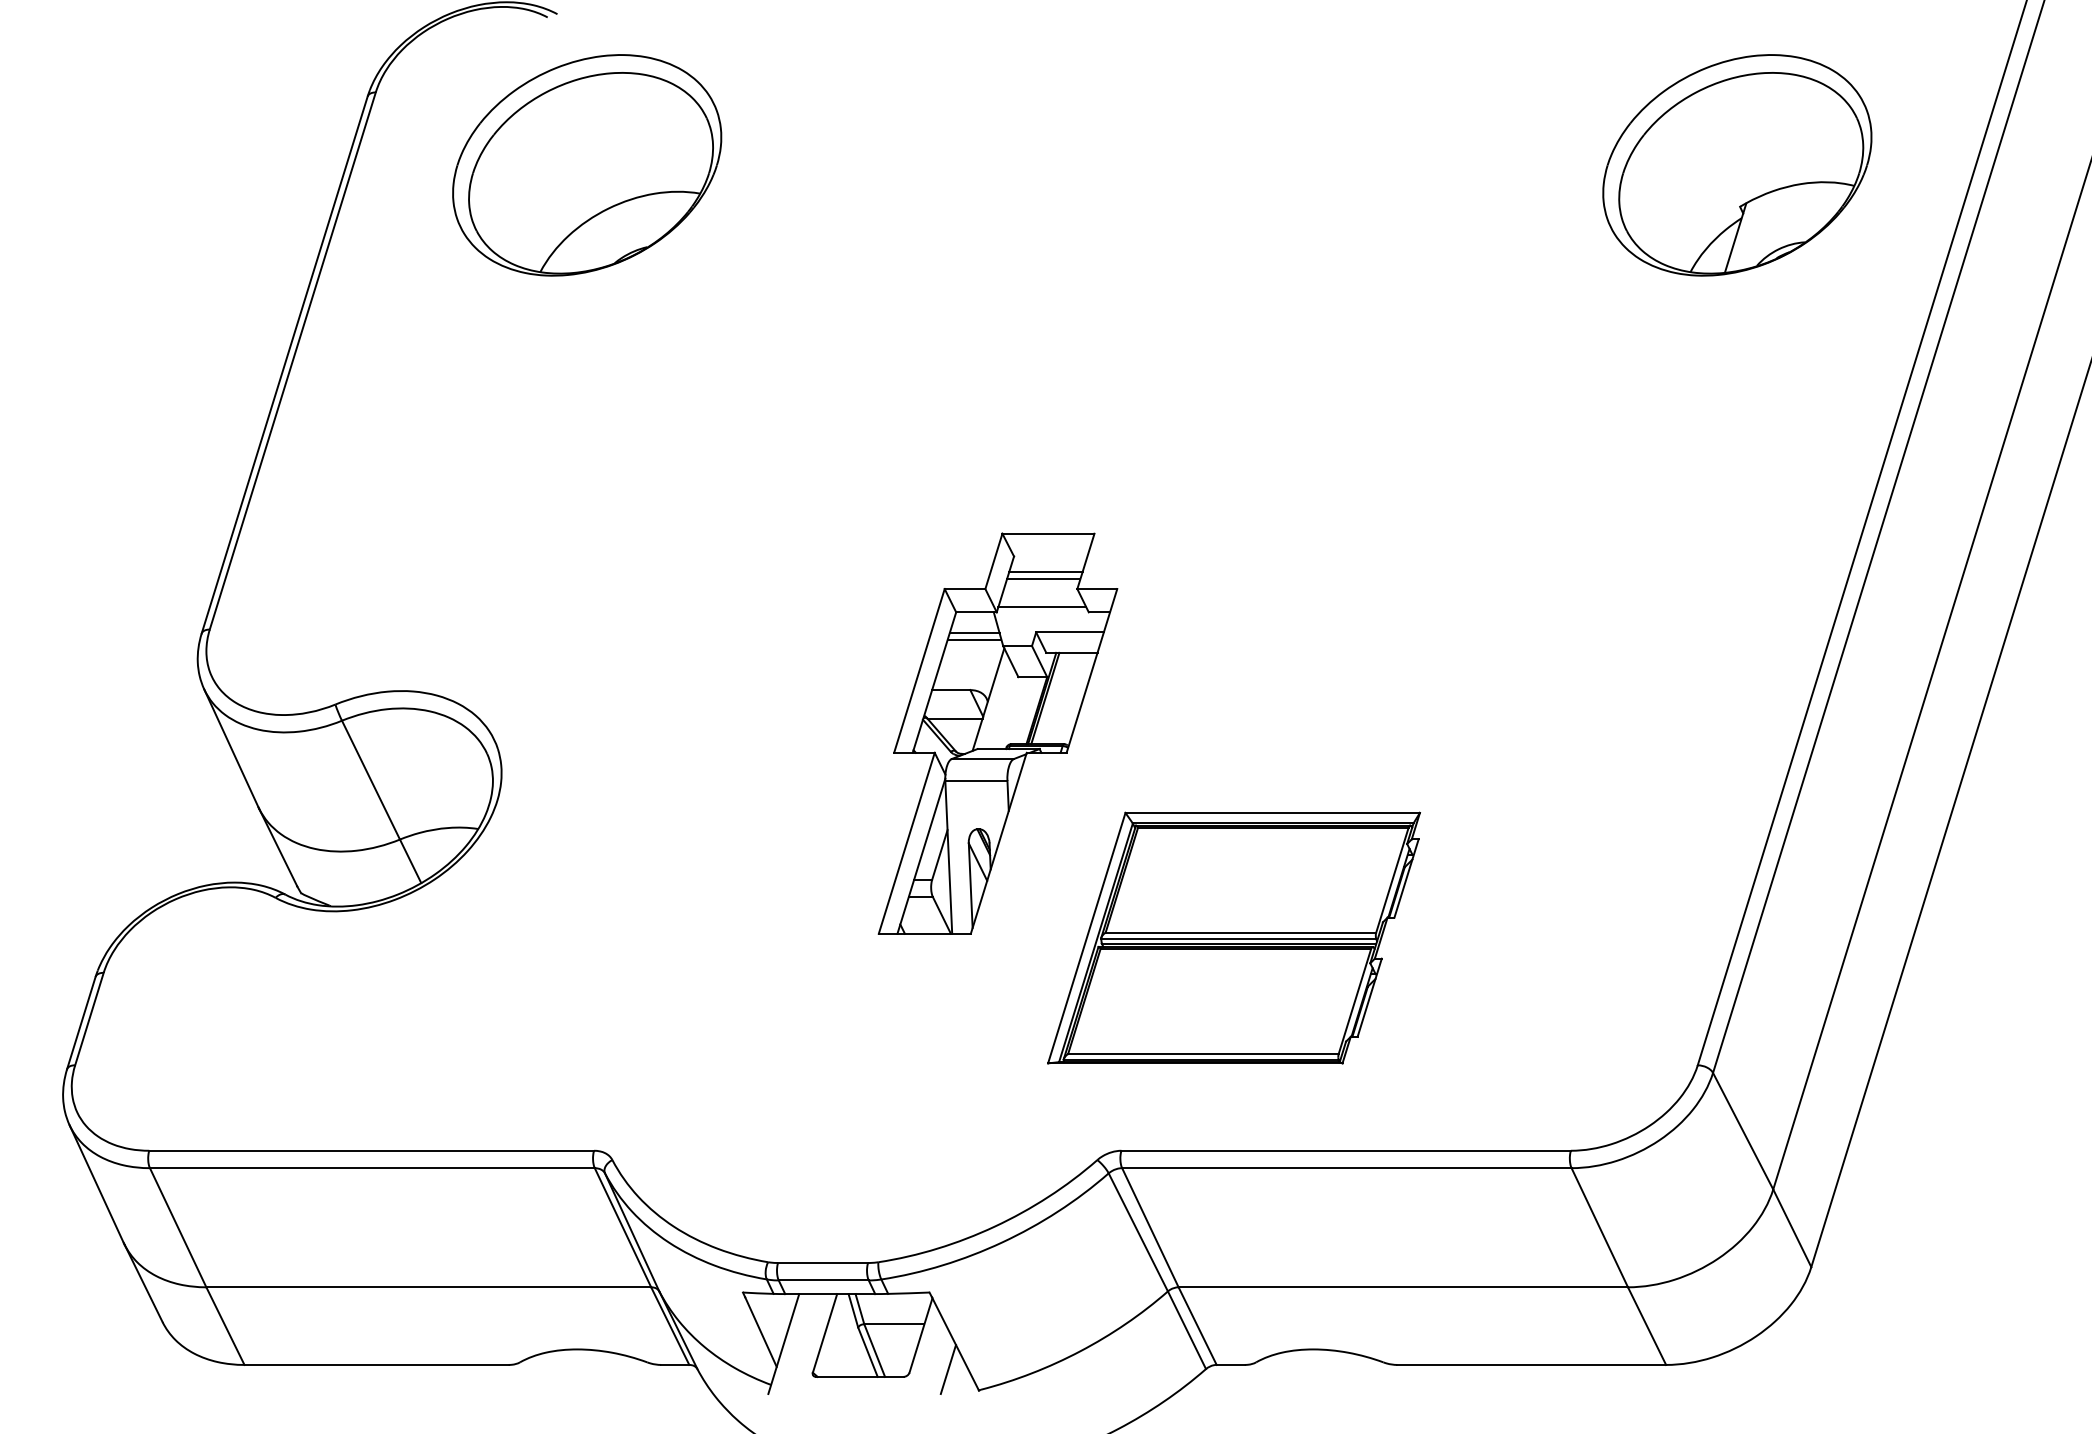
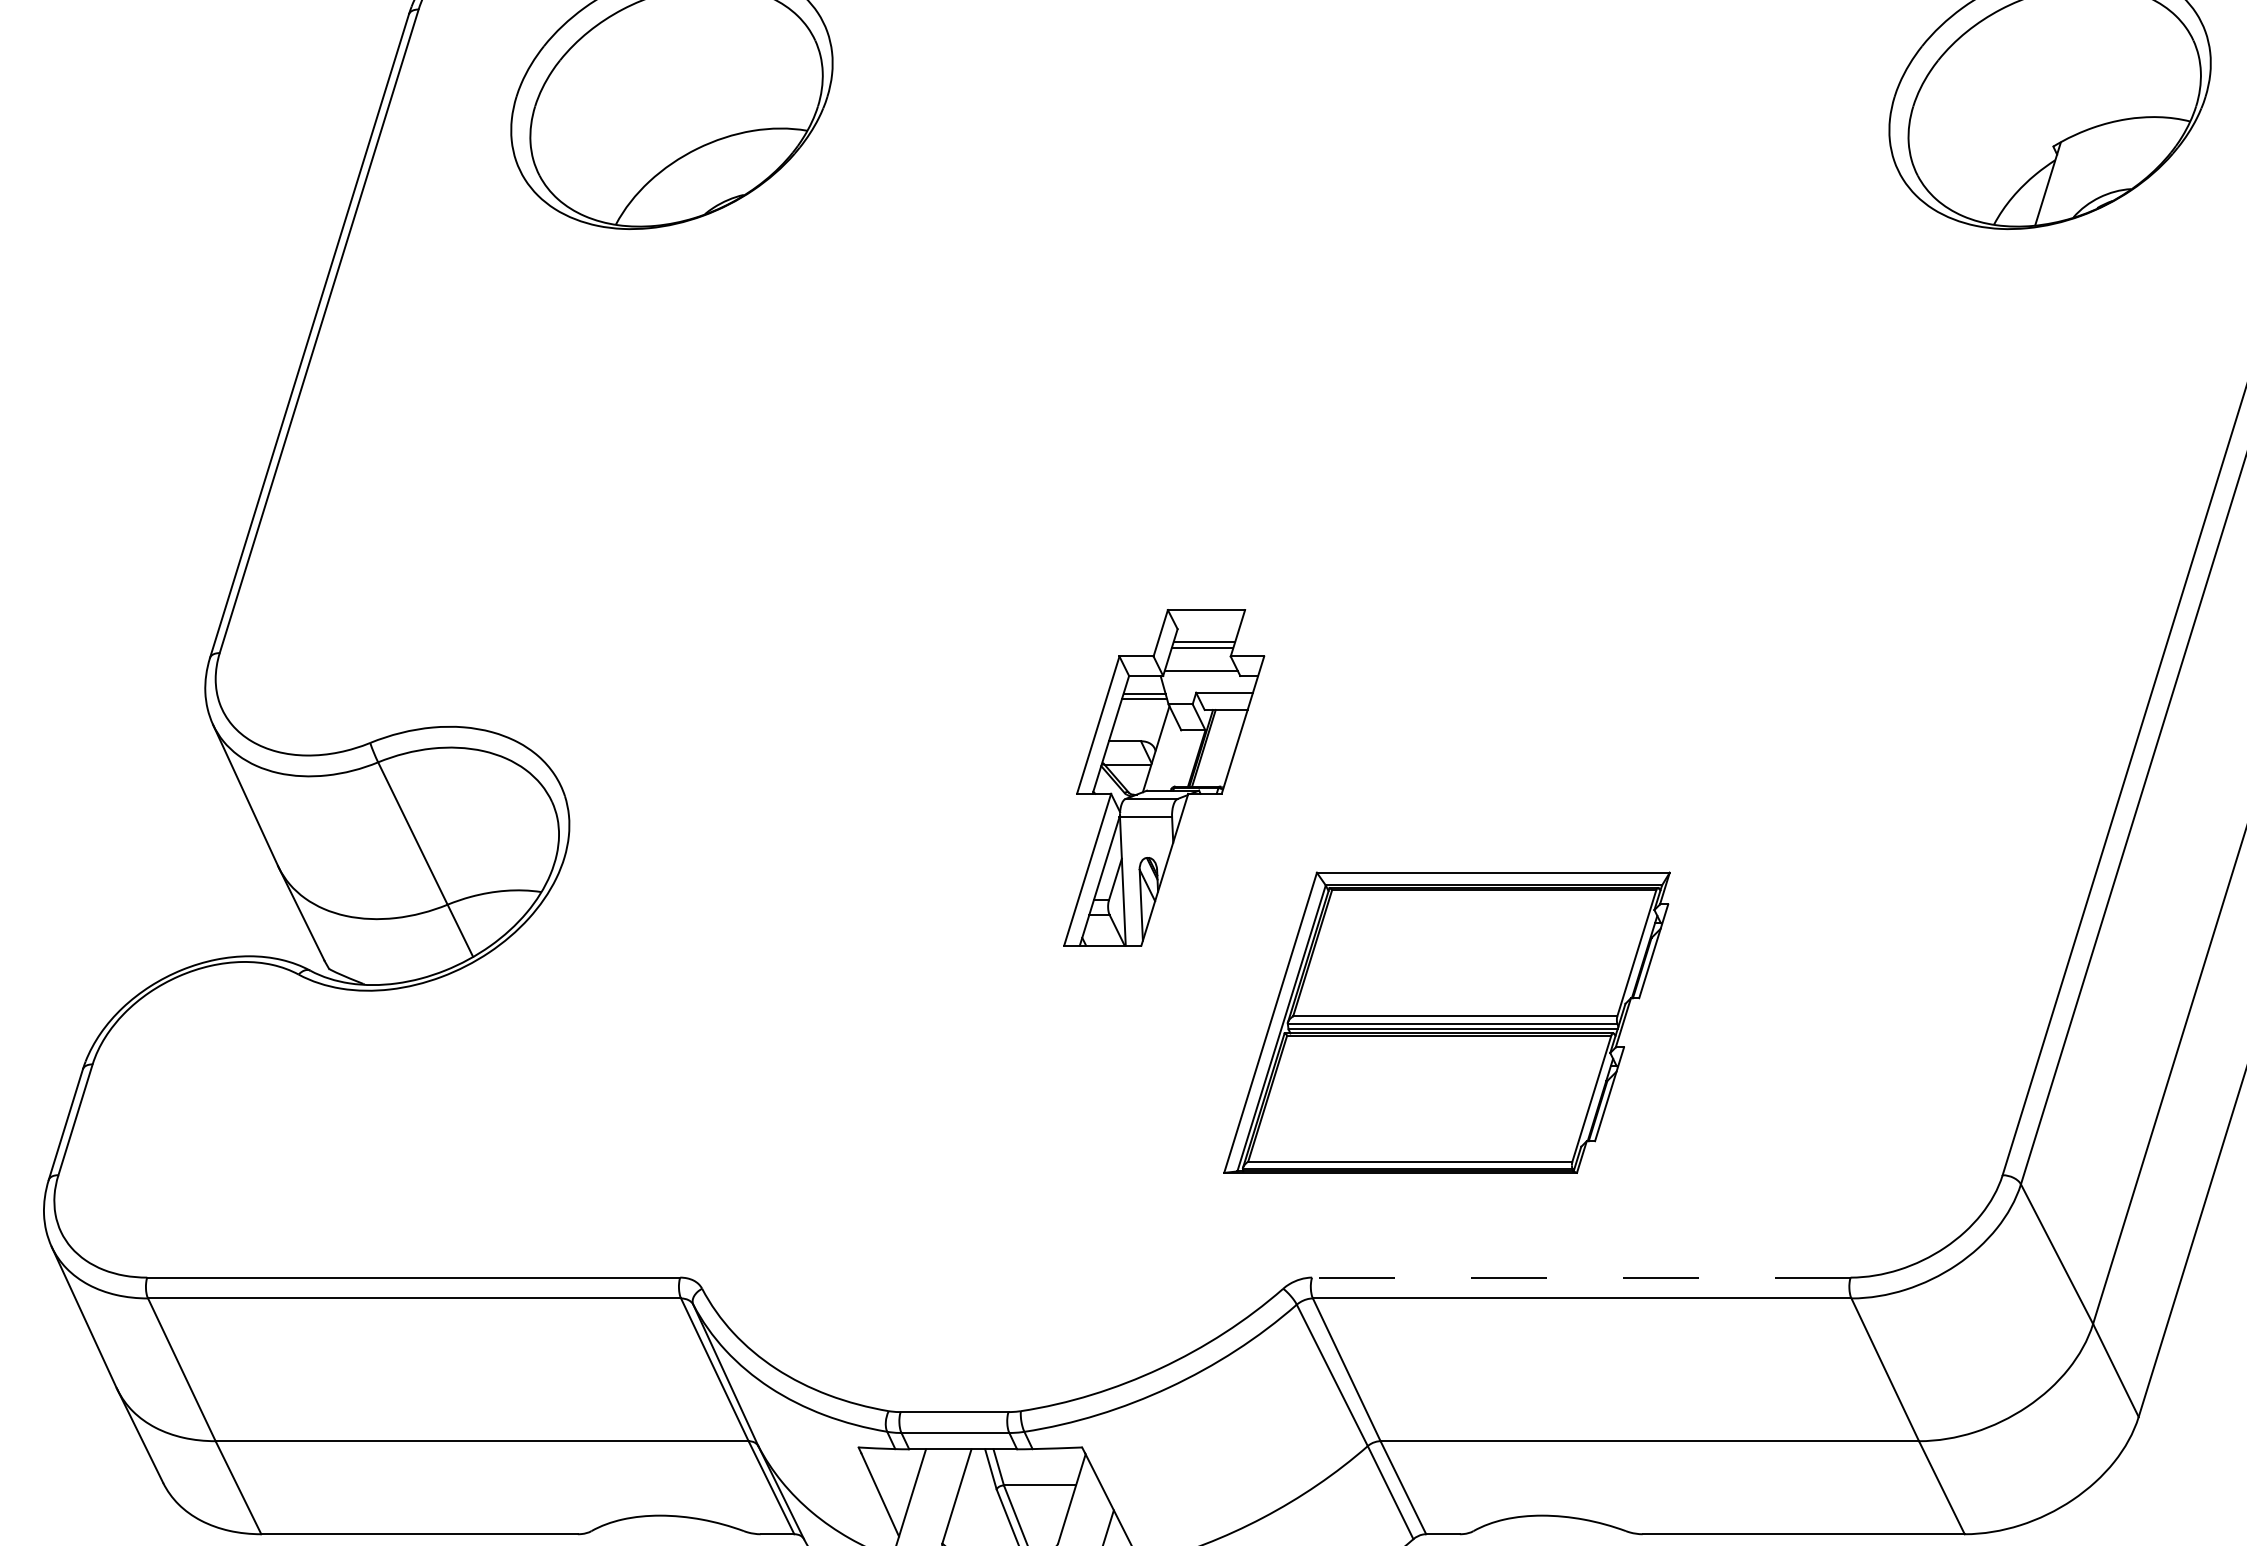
part: (997, 733) -> (1163, 777), size x0.7
line: (1346, 1150) -> (1581, 1277), solid -> dashed

